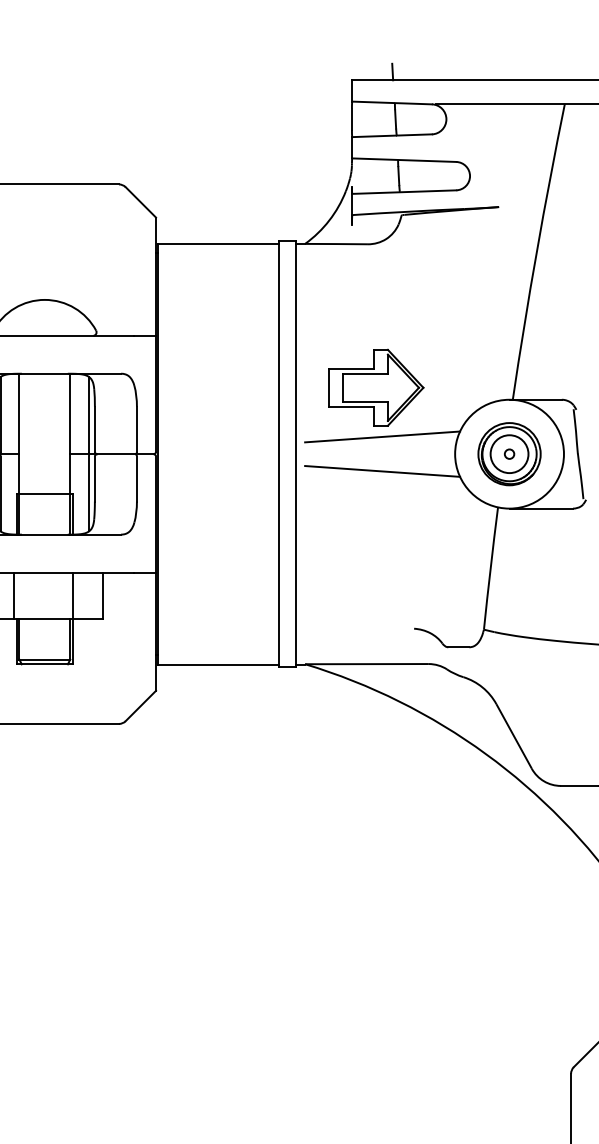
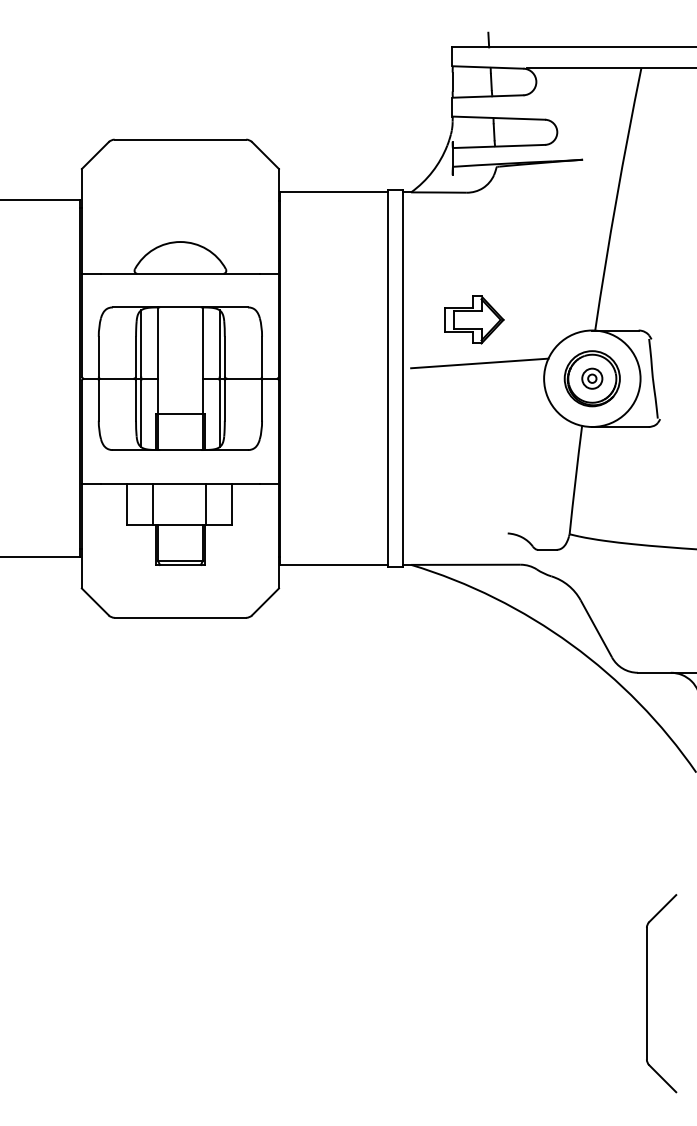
part: (376, 387) -> (474, 319), size x0.7
circle: (509, 453) -> (592, 378), size x0.6
line: (382, 470) -> (479, 393), removed

